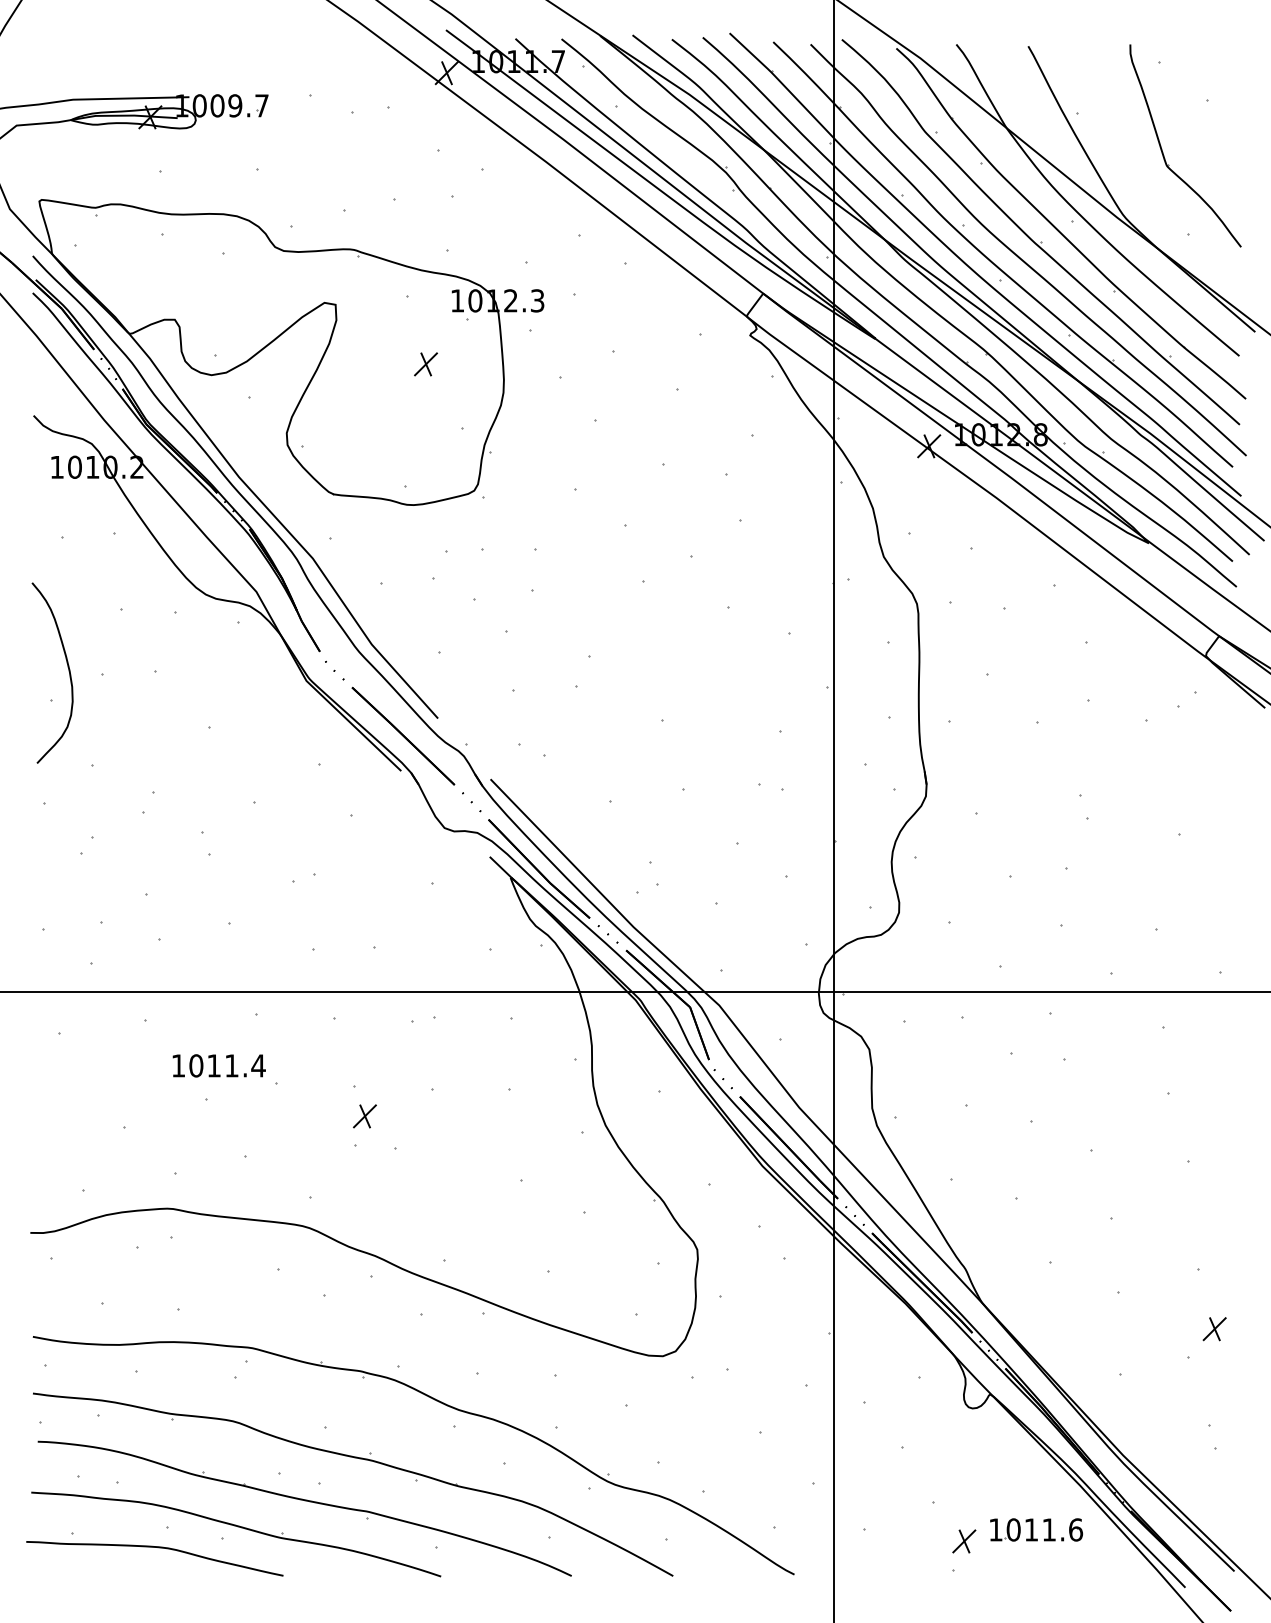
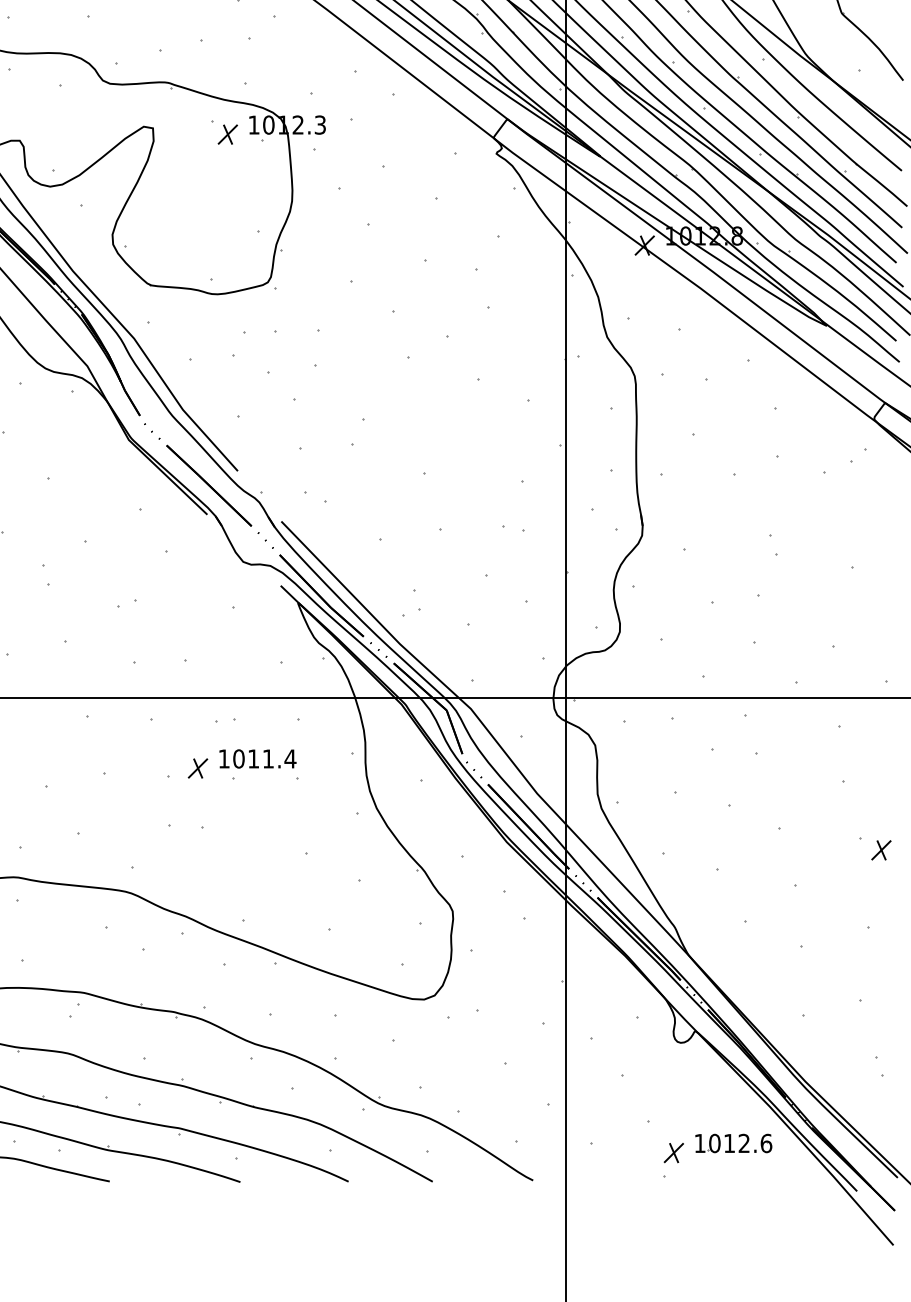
part: (425, 364) -> (227, 134), moved
text: (218, 1065) -> (257, 758), moved
part: (364, 1116) -> (197, 768), moved
part: (1214, 1329) -> (881, 850), moved
text: (1048, 1529) -> (743, 1143), 1011.6 -> 1012.6

